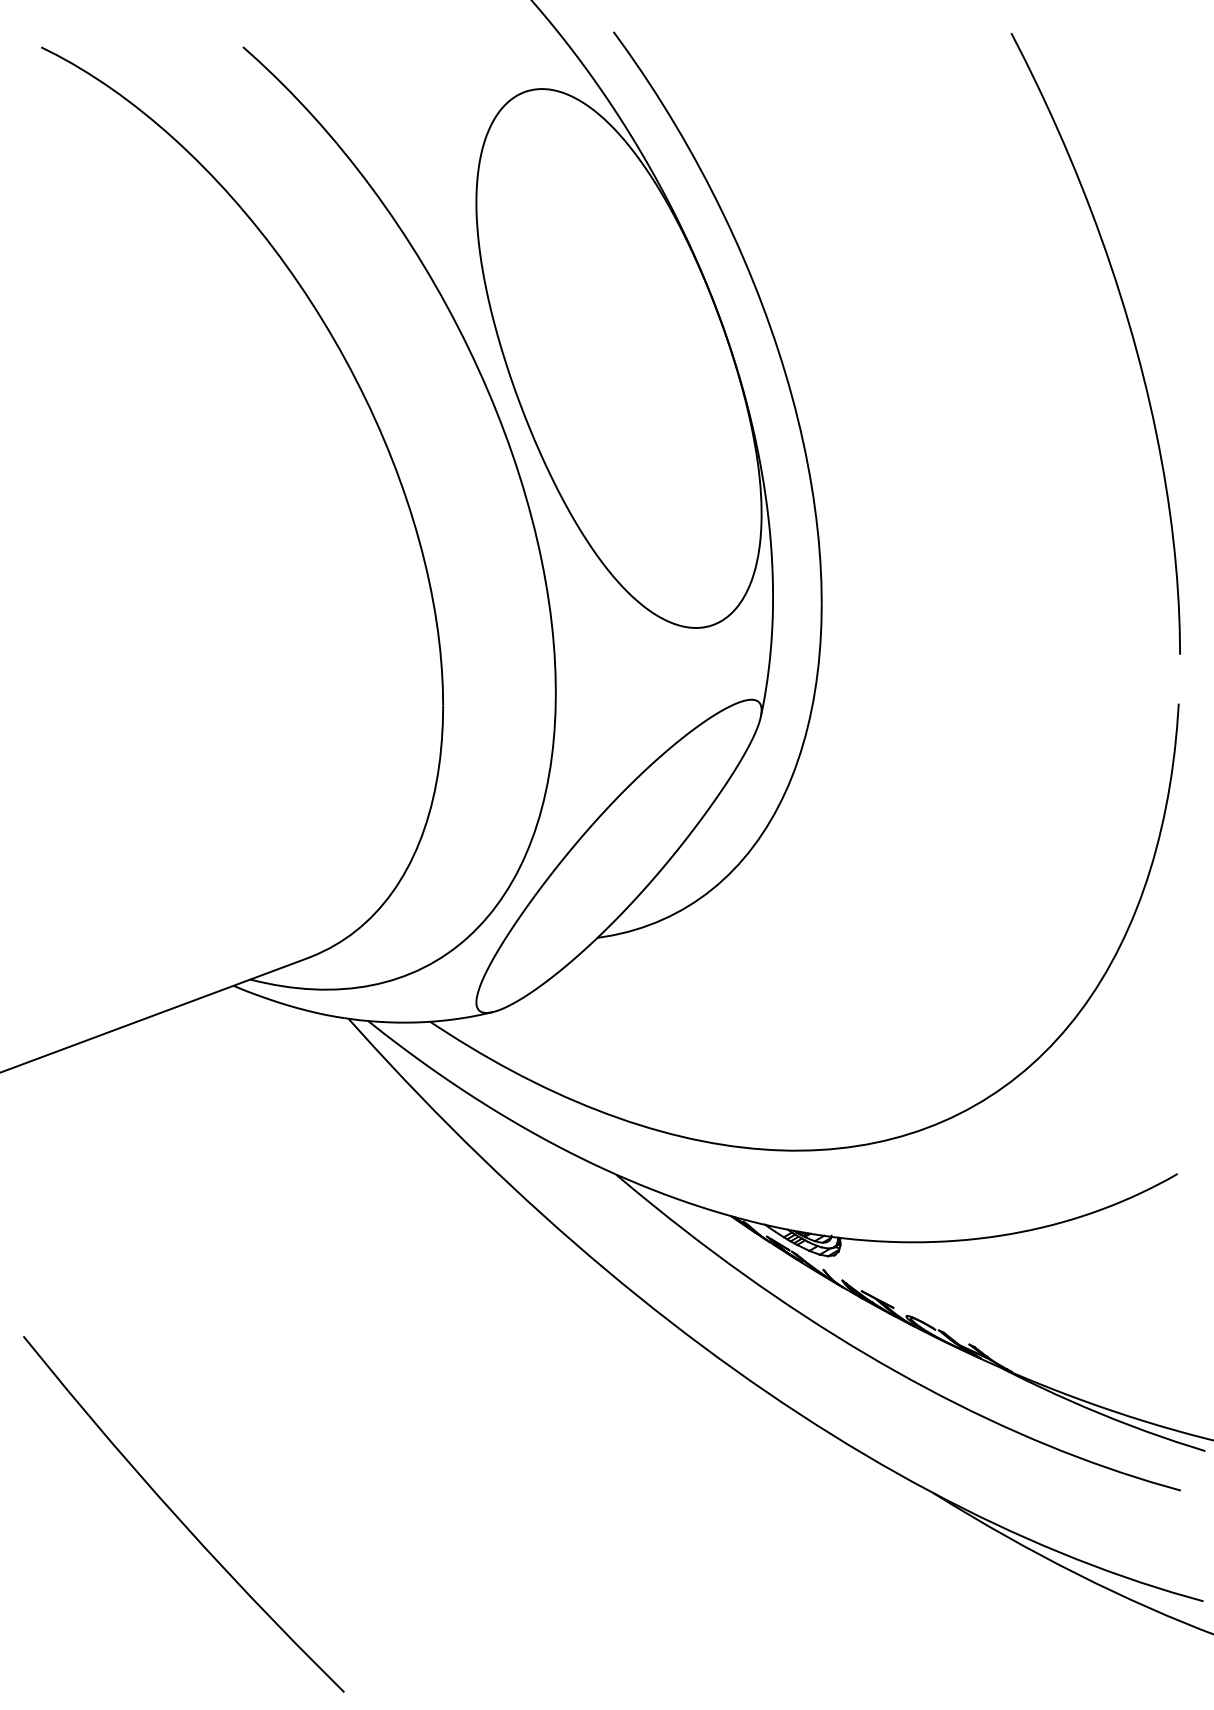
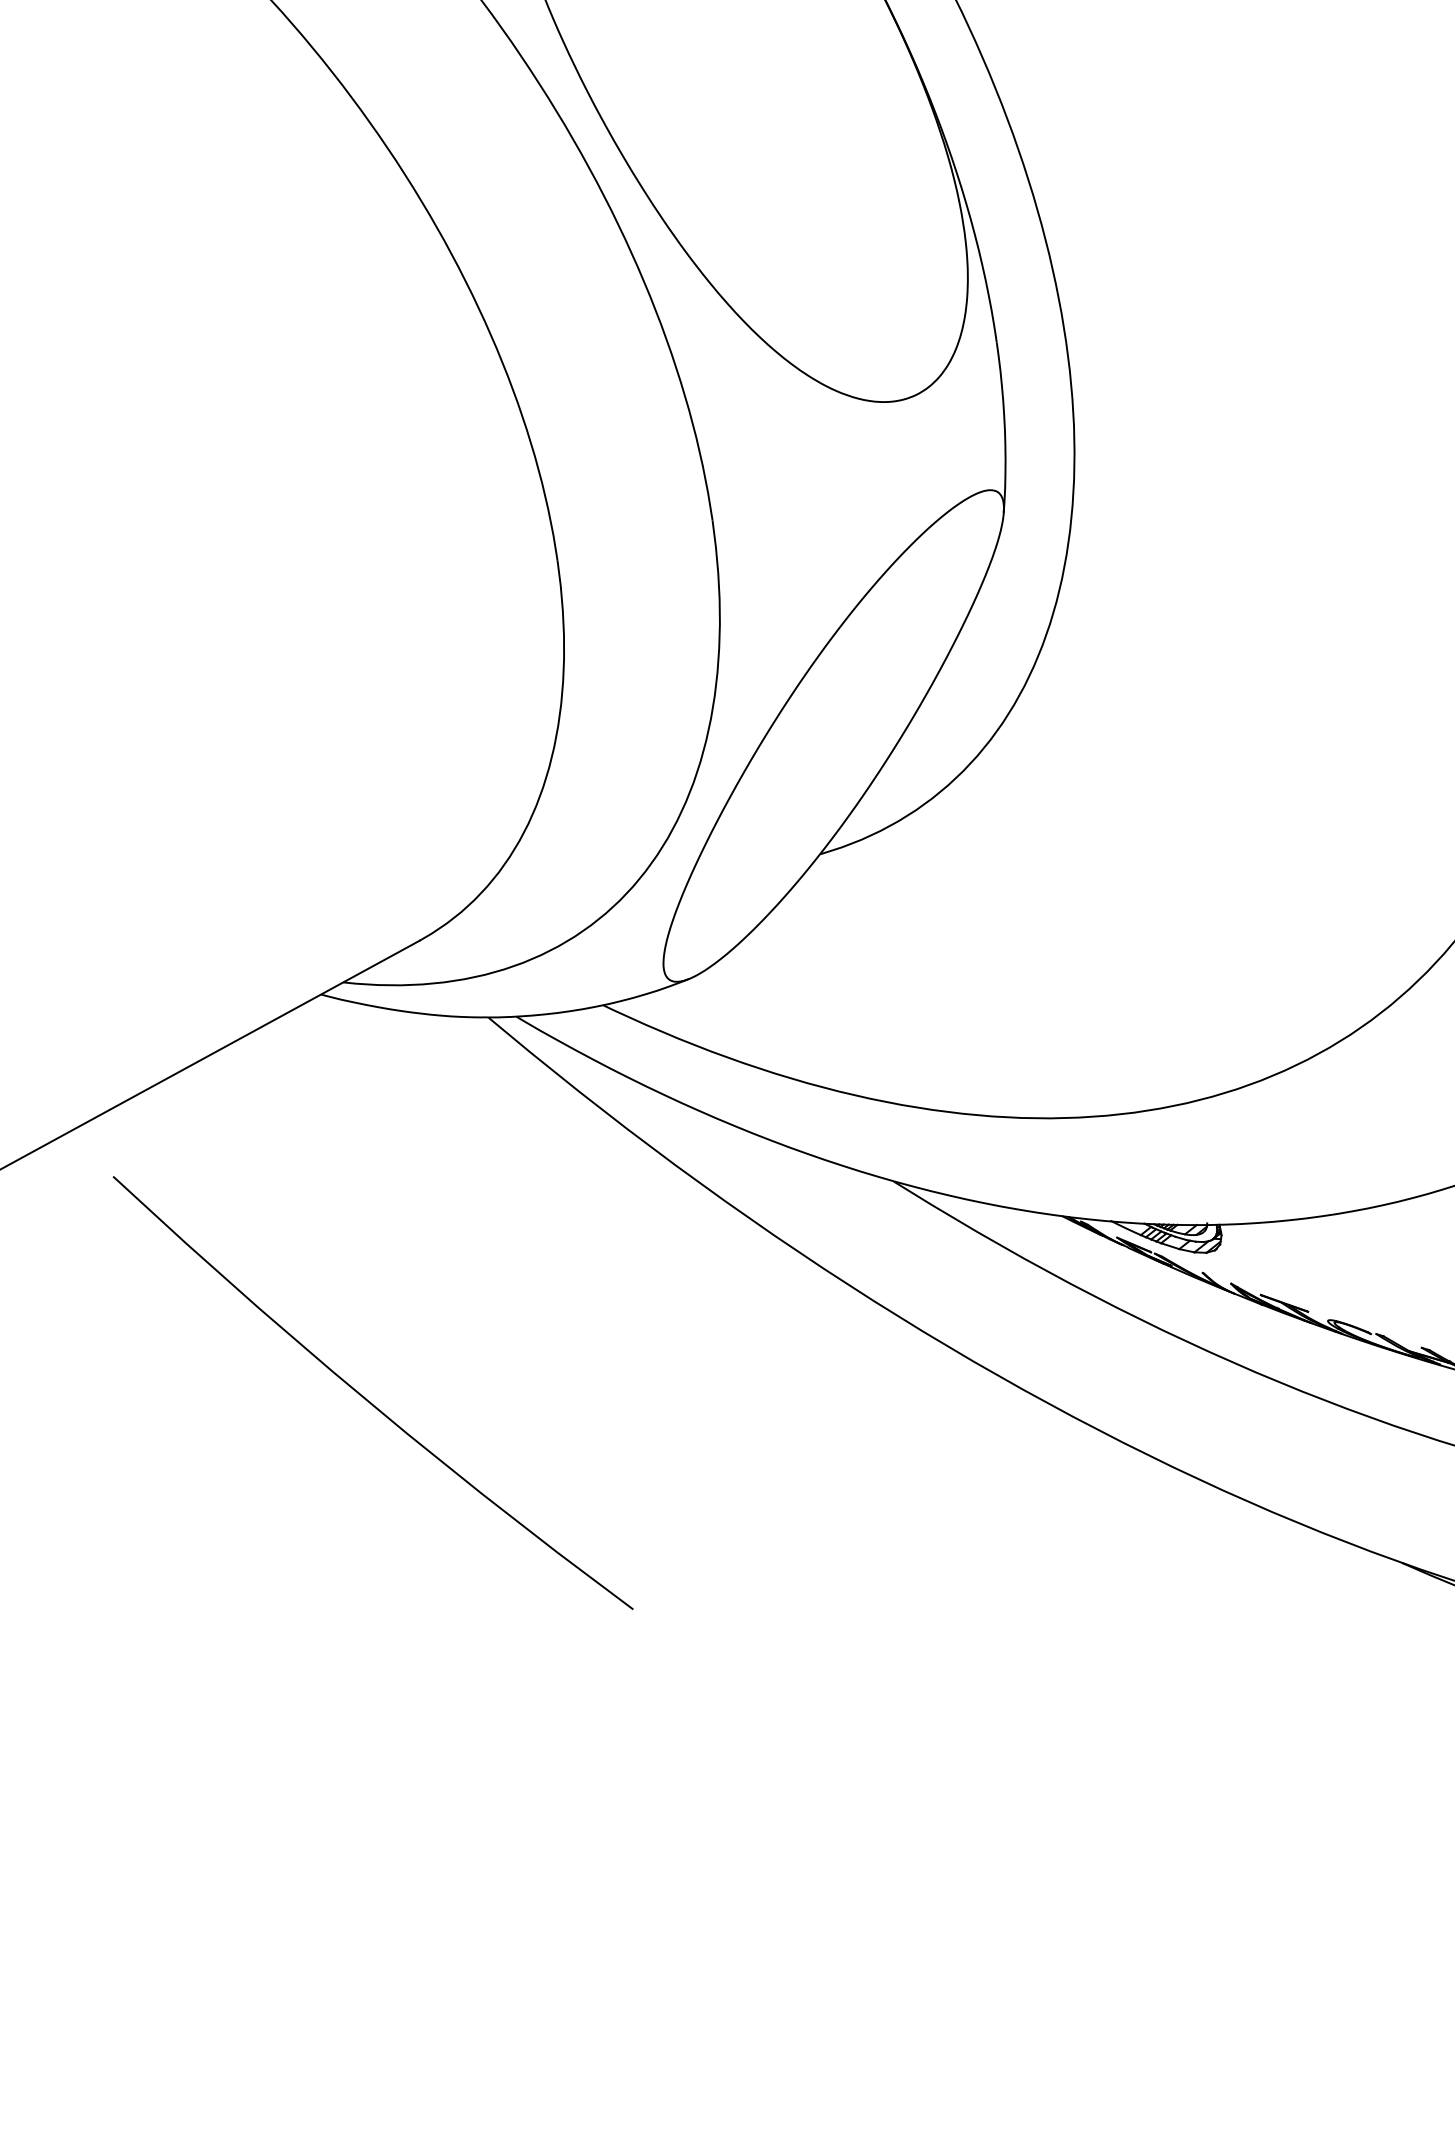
curve: (178, 1516) -> (366, 1397), moved

